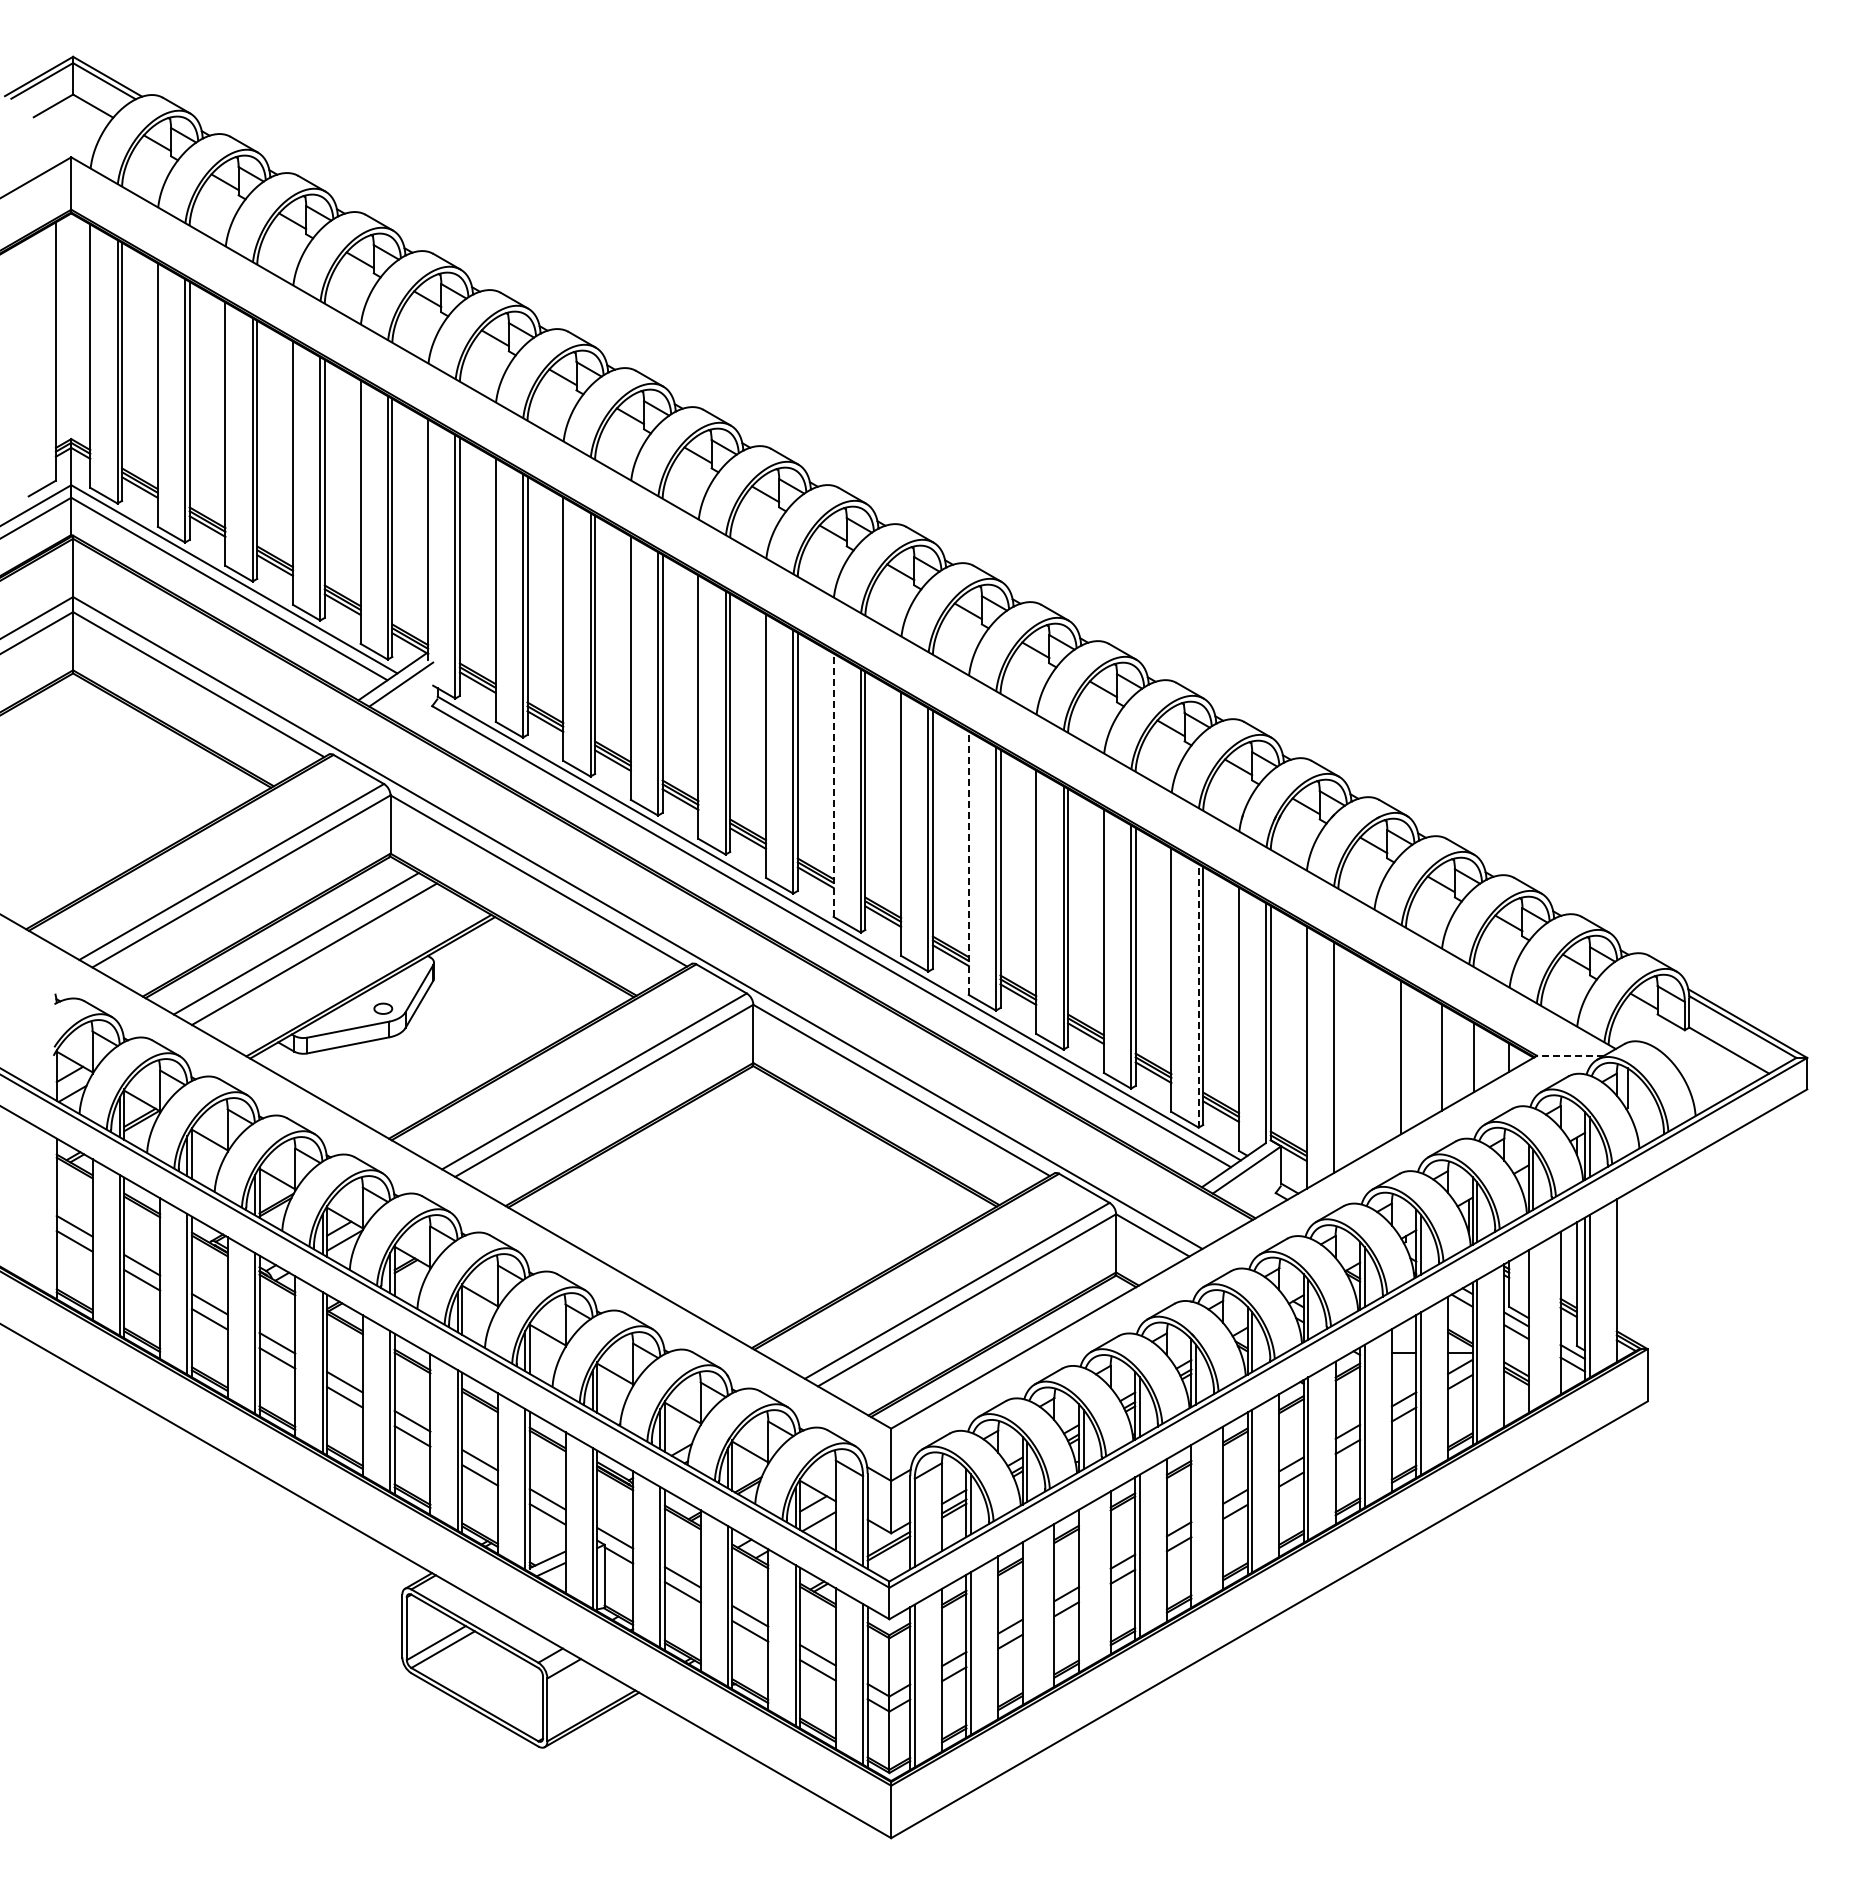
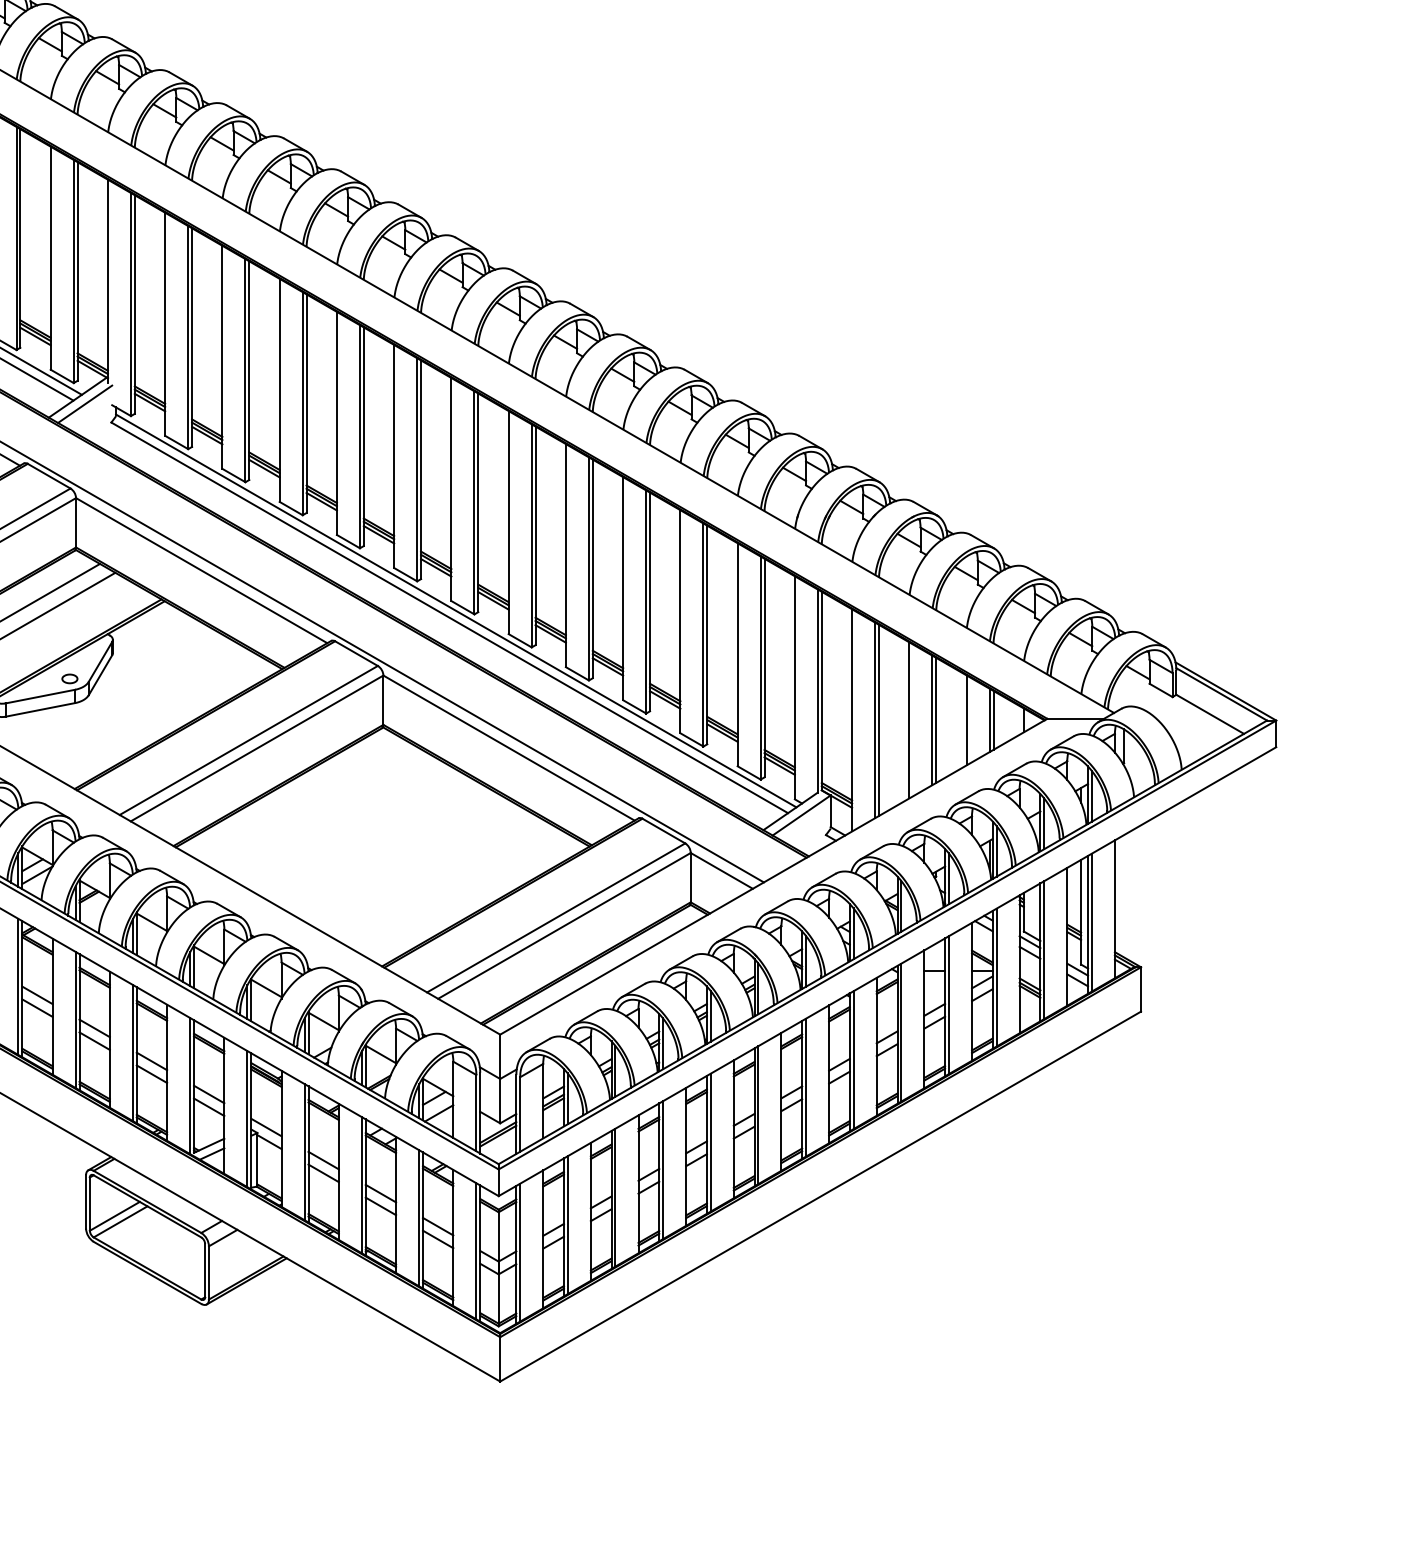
line: (833, 785) -> (451, 489), dashed -> solid
line: (968, 863) -> (565, 555), dashed -> solid
line: (1198, 995) -> (760, 667), dashed -> solid
line: (1569, 1055) -> (1074, 718), dashed -> solid
line: (1338, 1057) -> (879, 720), added
line: (1374, 1057) -> (909, 720), added
line: (1405, 1057) -> (935, 720), added
line: (1468, 1057) -> (989, 720), added
line: (1533, 1328) -> (1044, 949), added
line: (1195, 1523) -> (758, 1114), added
line: (1083, 1588) -> (663, 1170), added
line: (1027, 1620) -> (615, 1197), added

